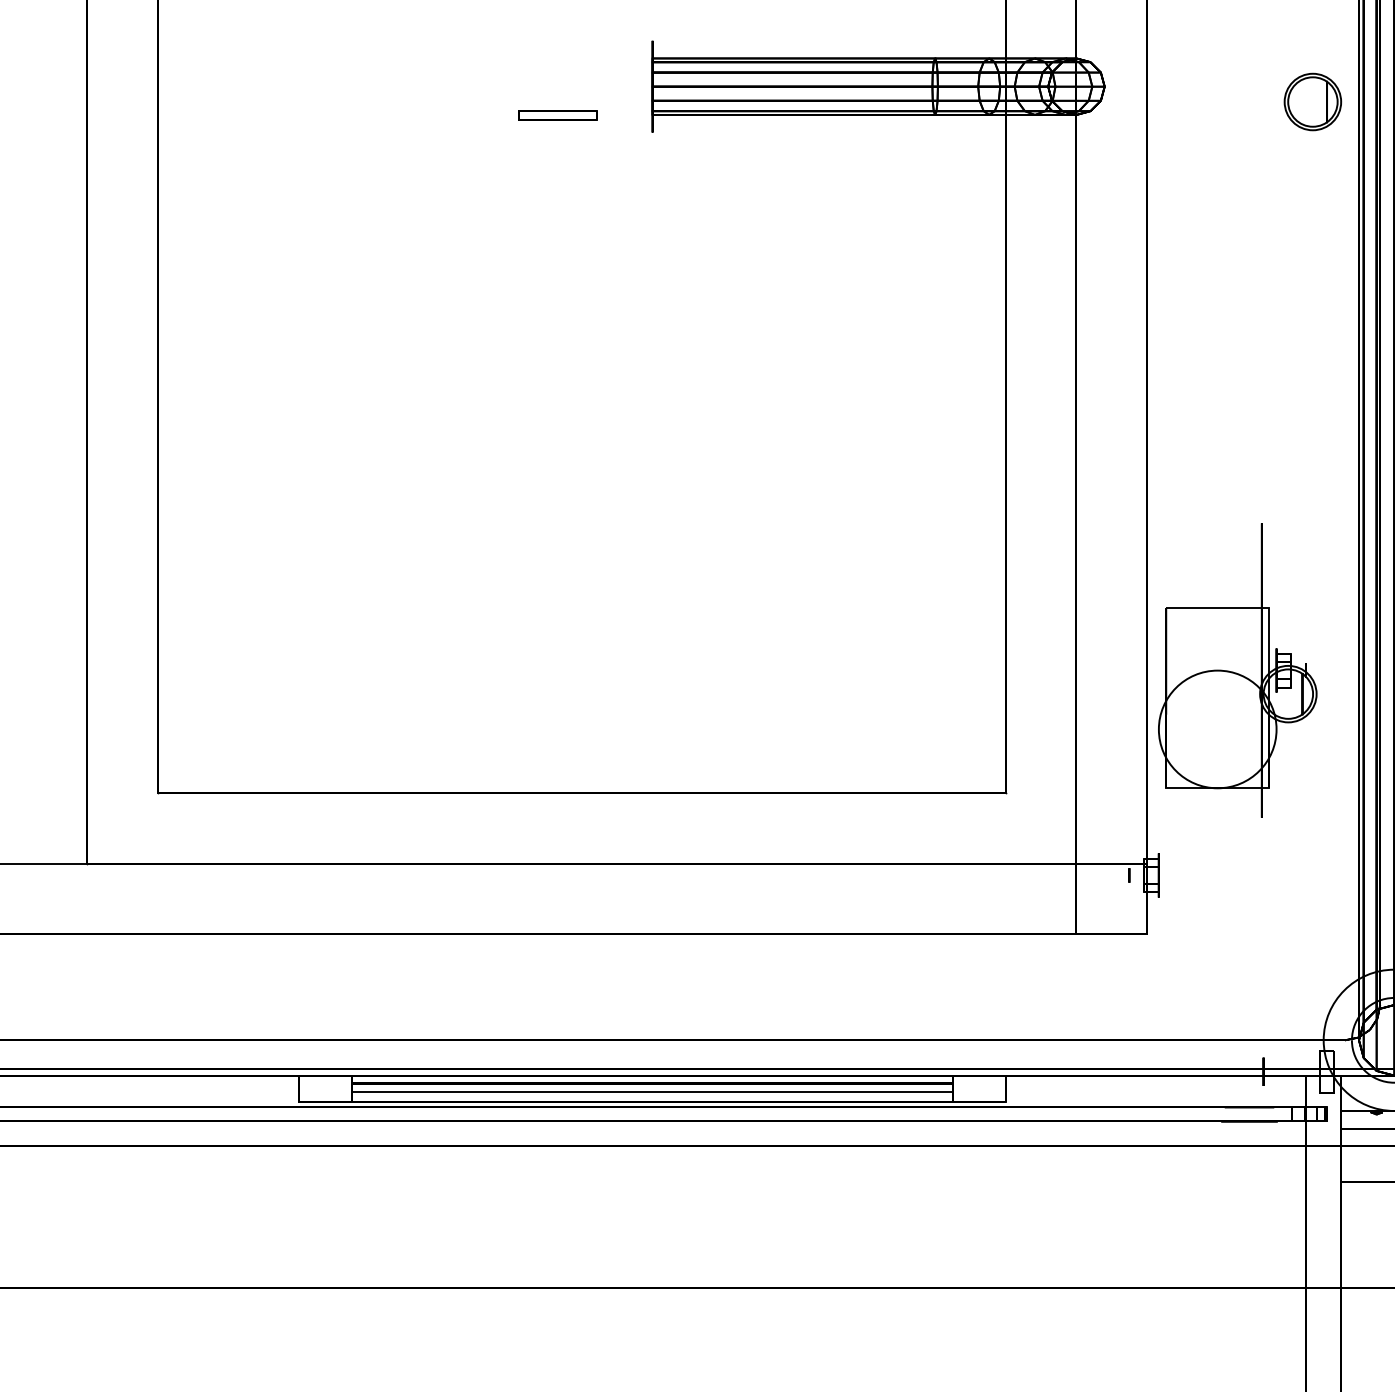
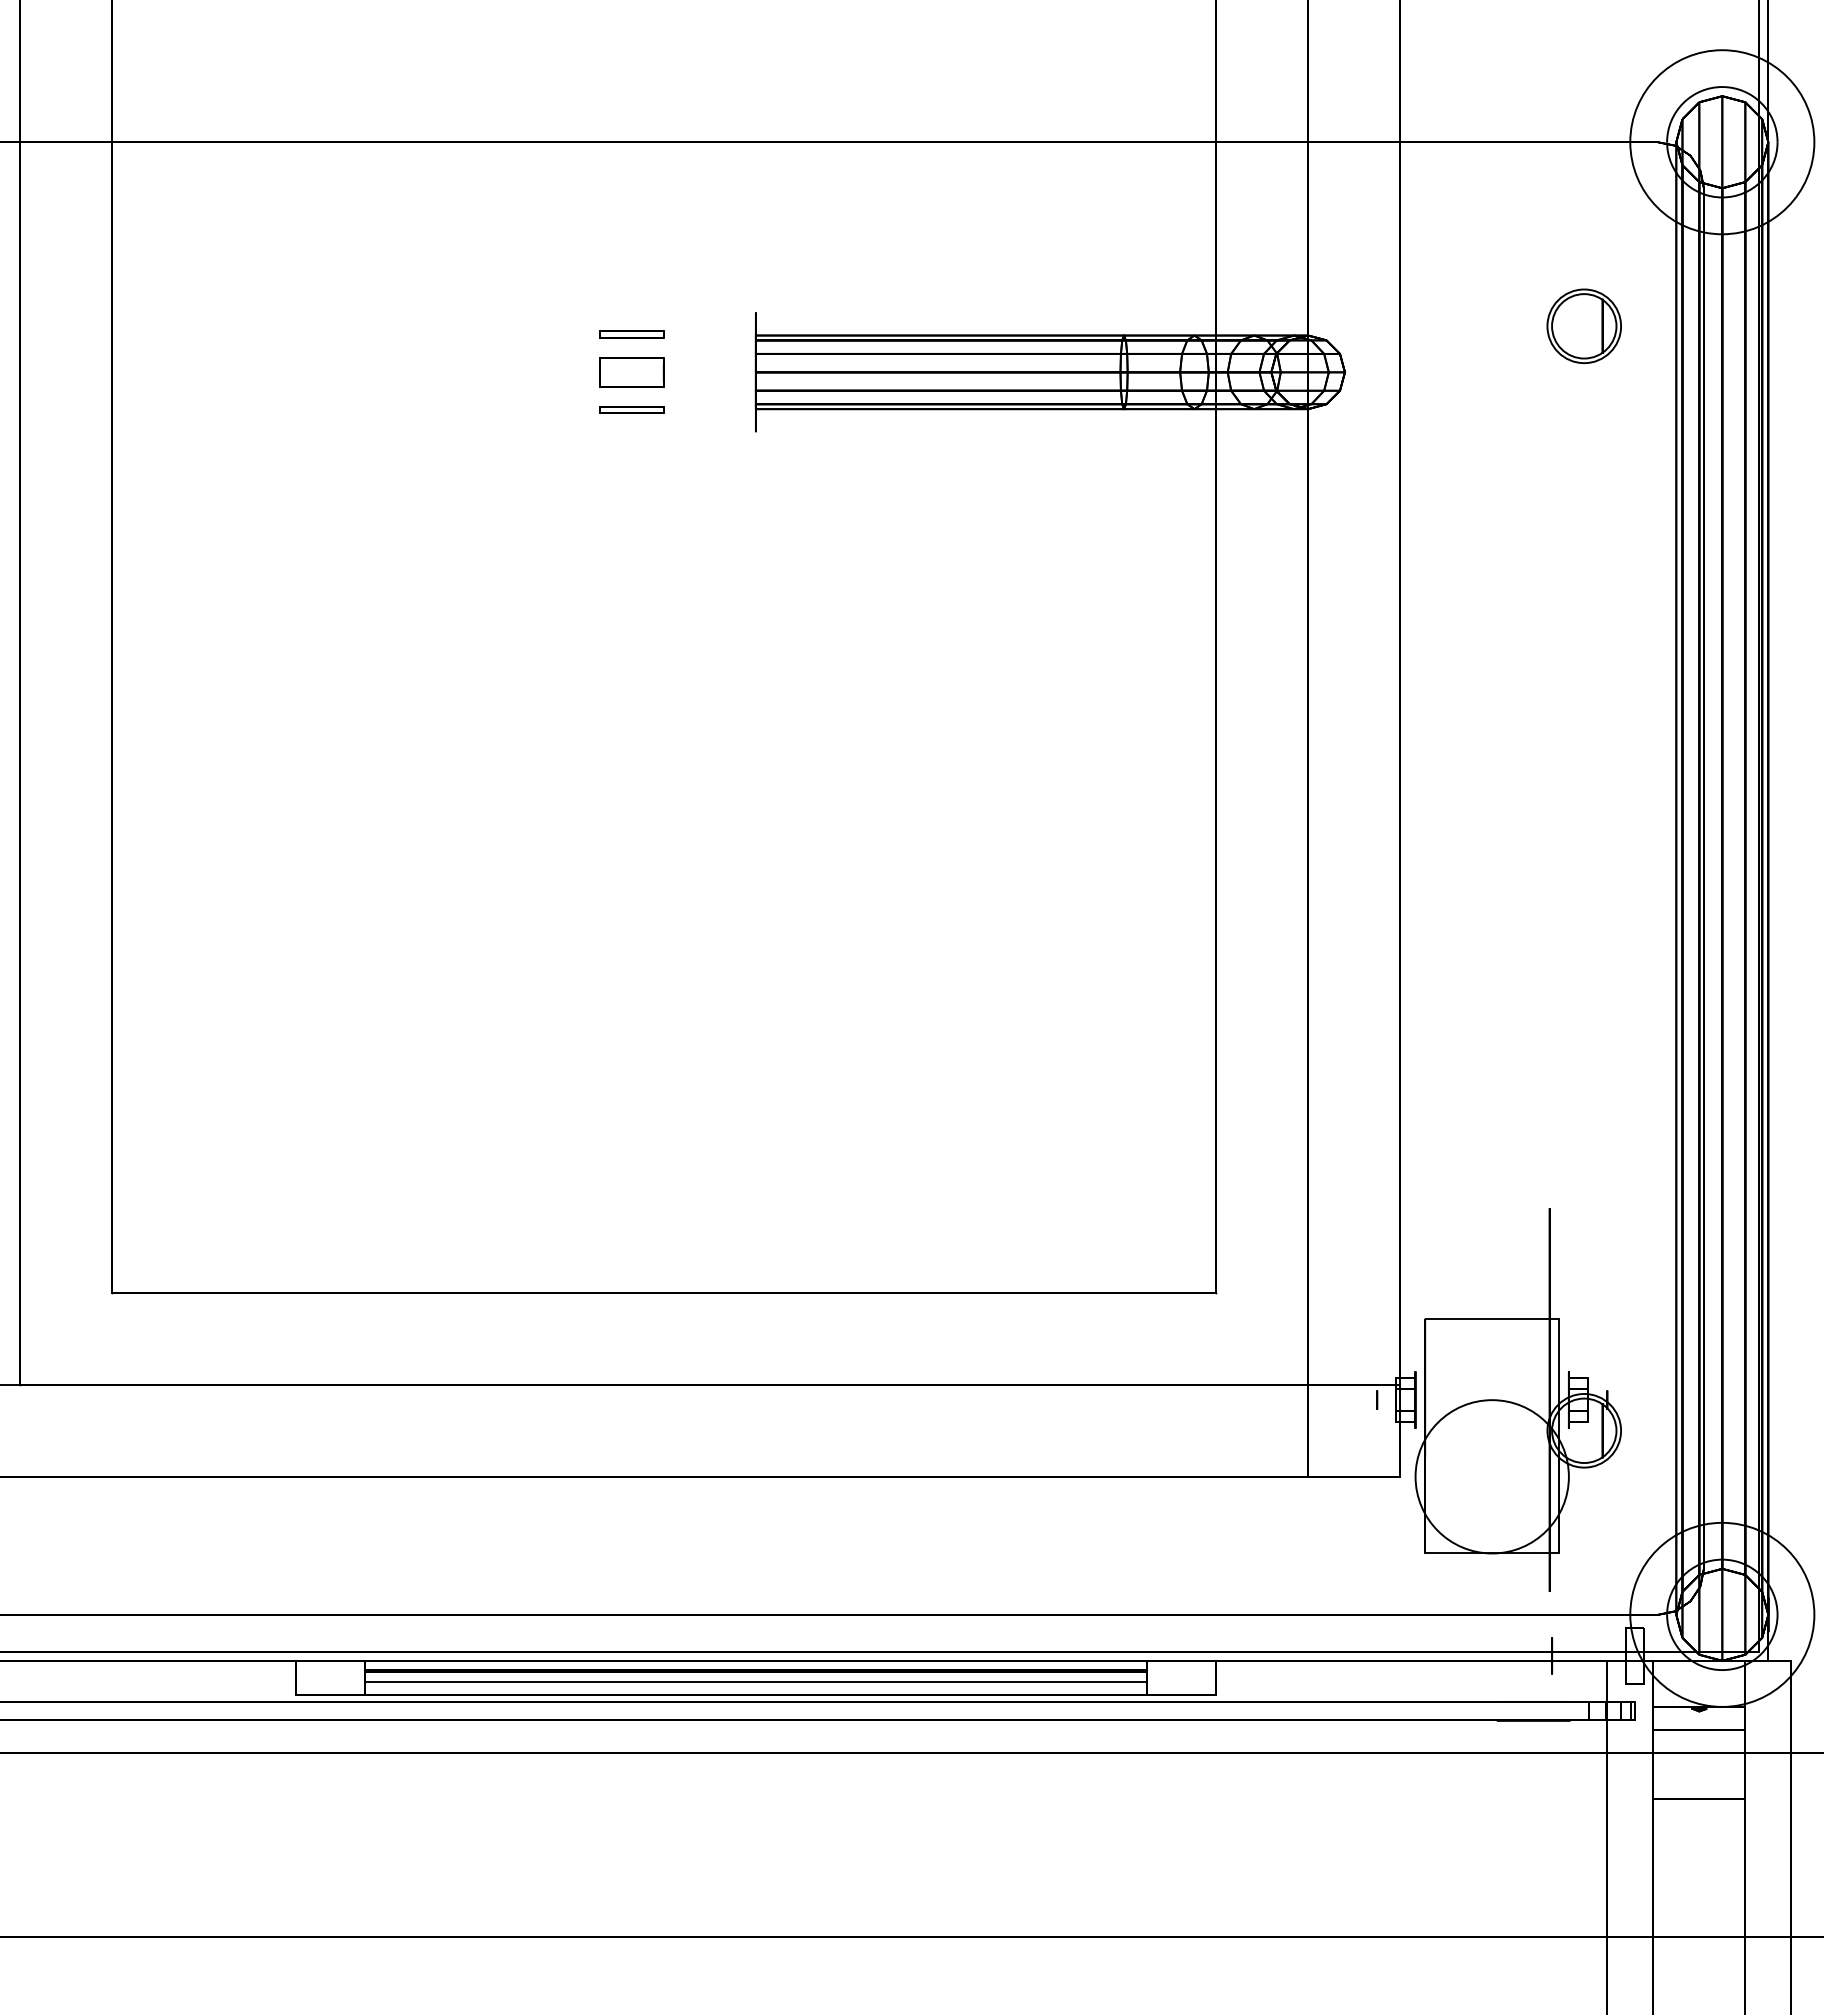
part: (557, 57) -> (631, 334), added
part: (557, 86) -> (631, 372), added
part: (1312, 101) -> (1583, 325), moved
part: (557, 115) -> (631, 409), size x0.62
part: (1237, 670) -> (1517, 1399), moved

